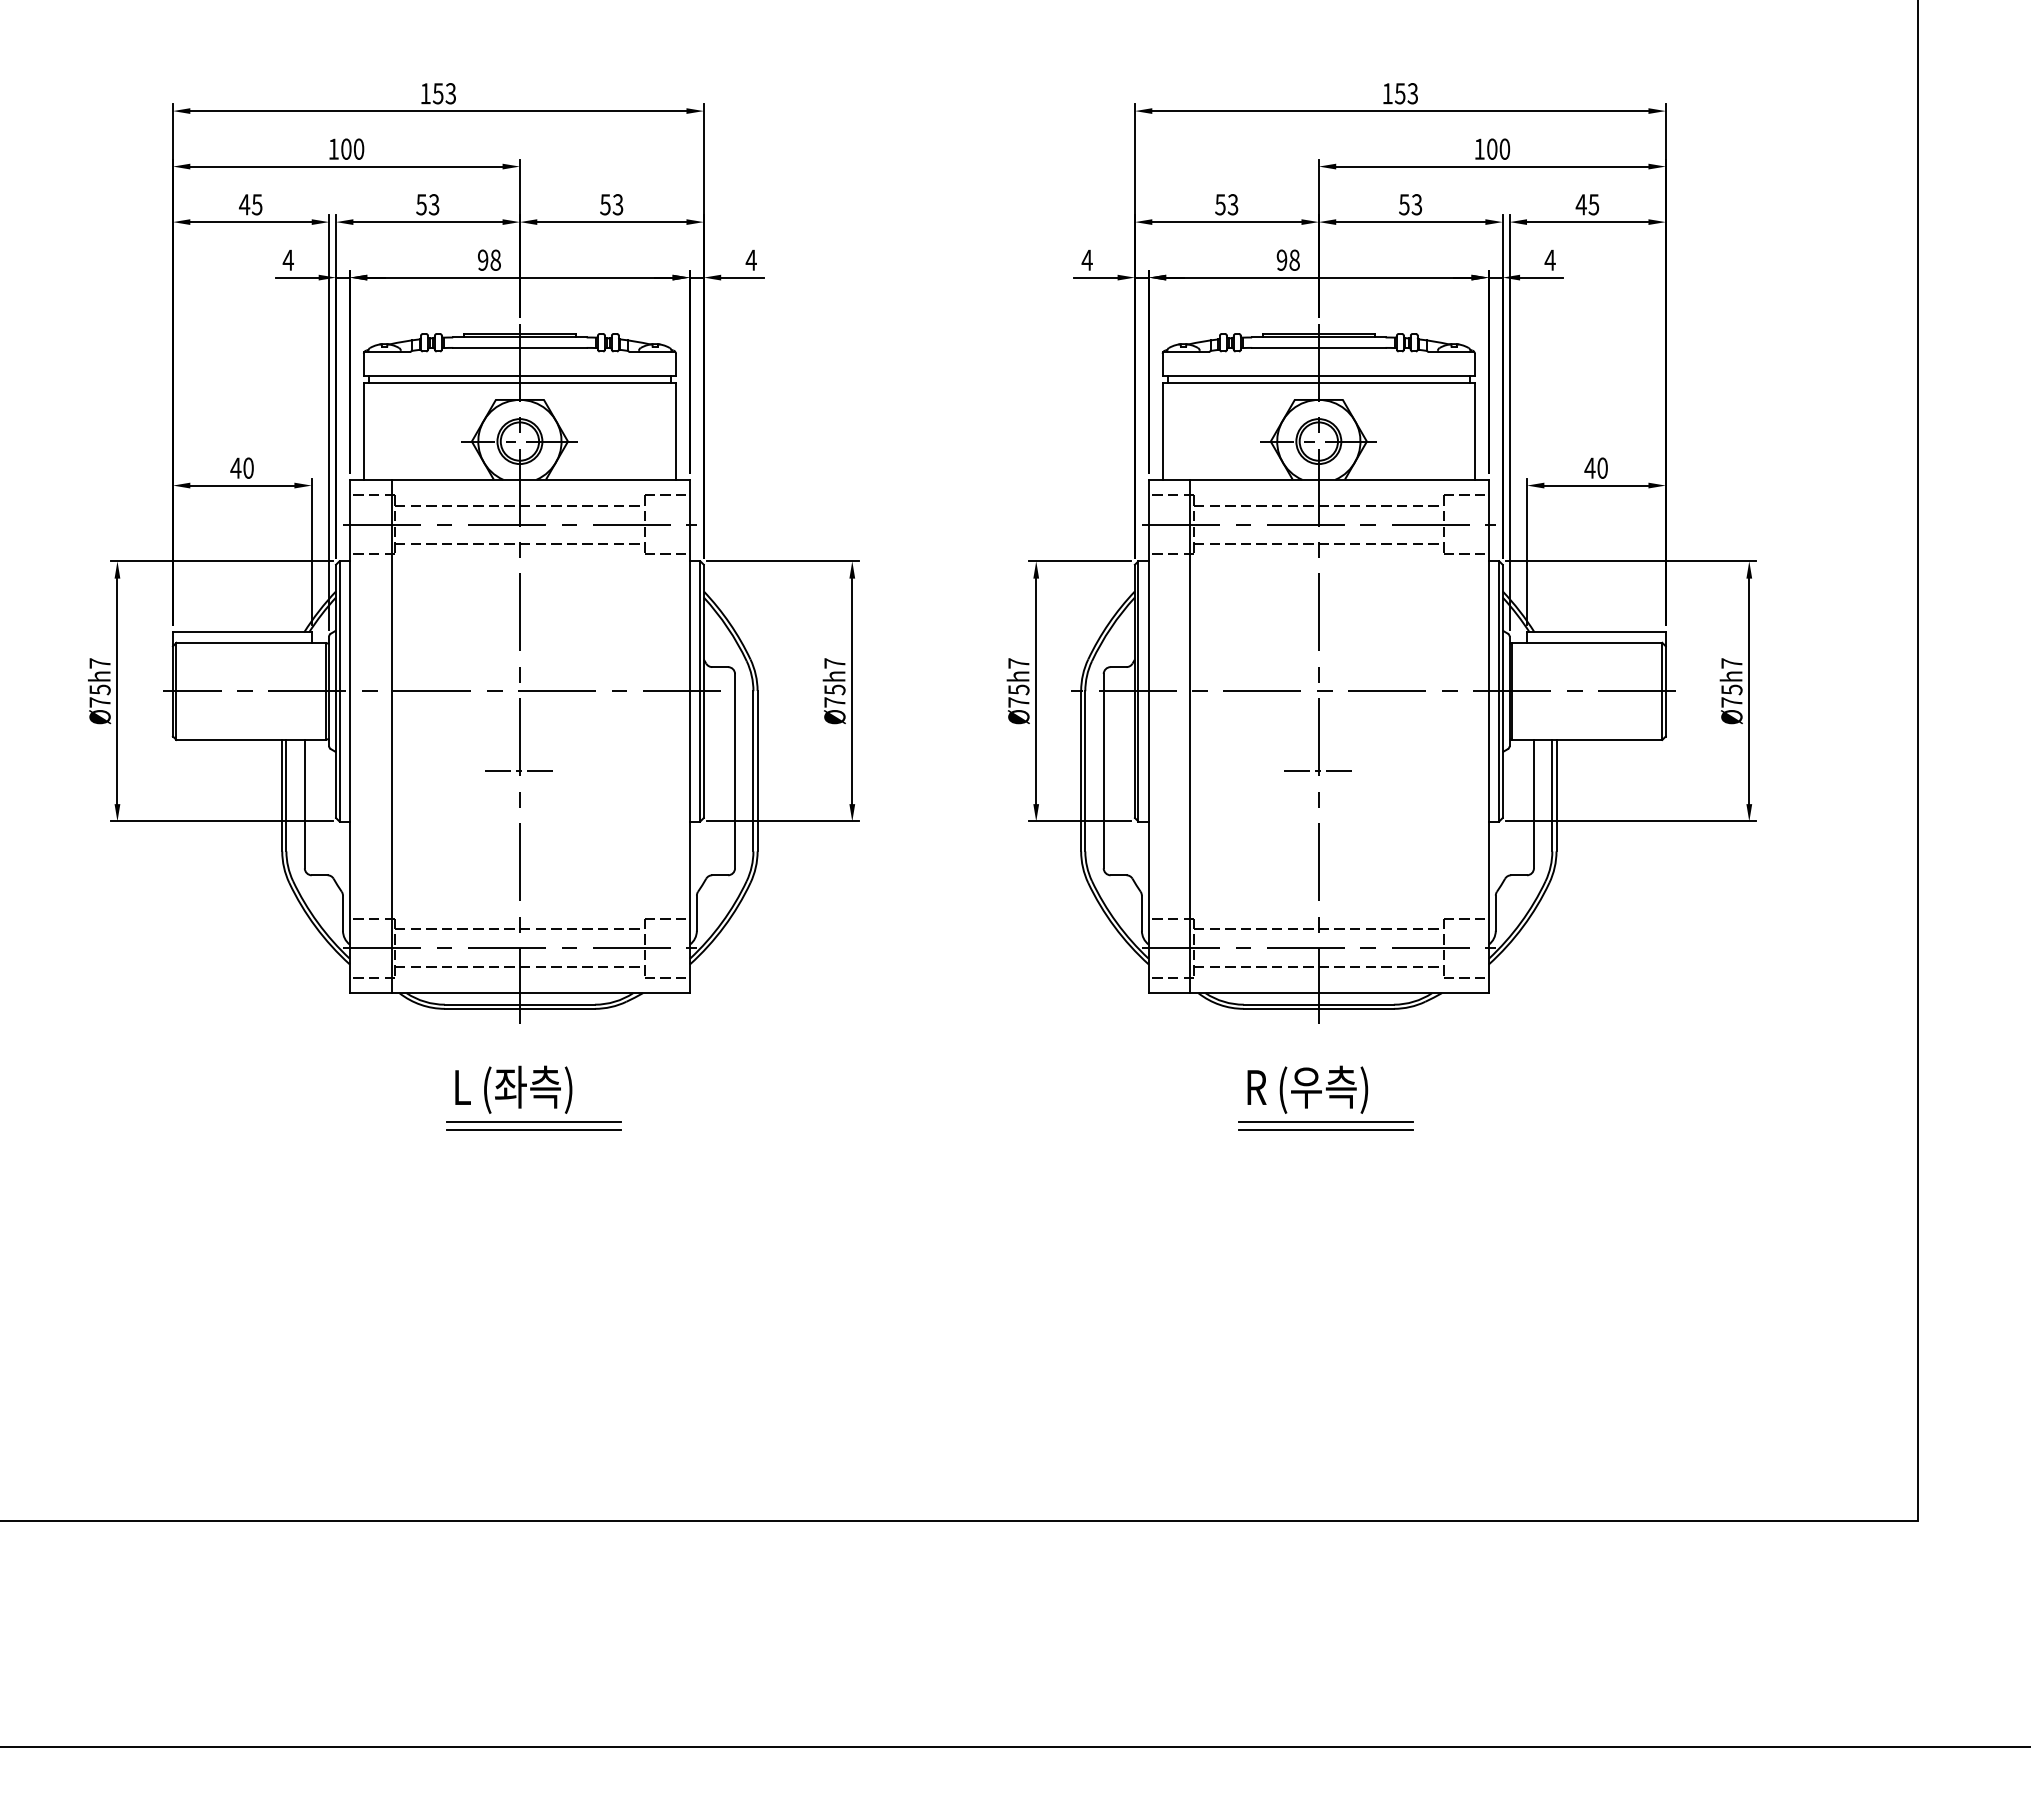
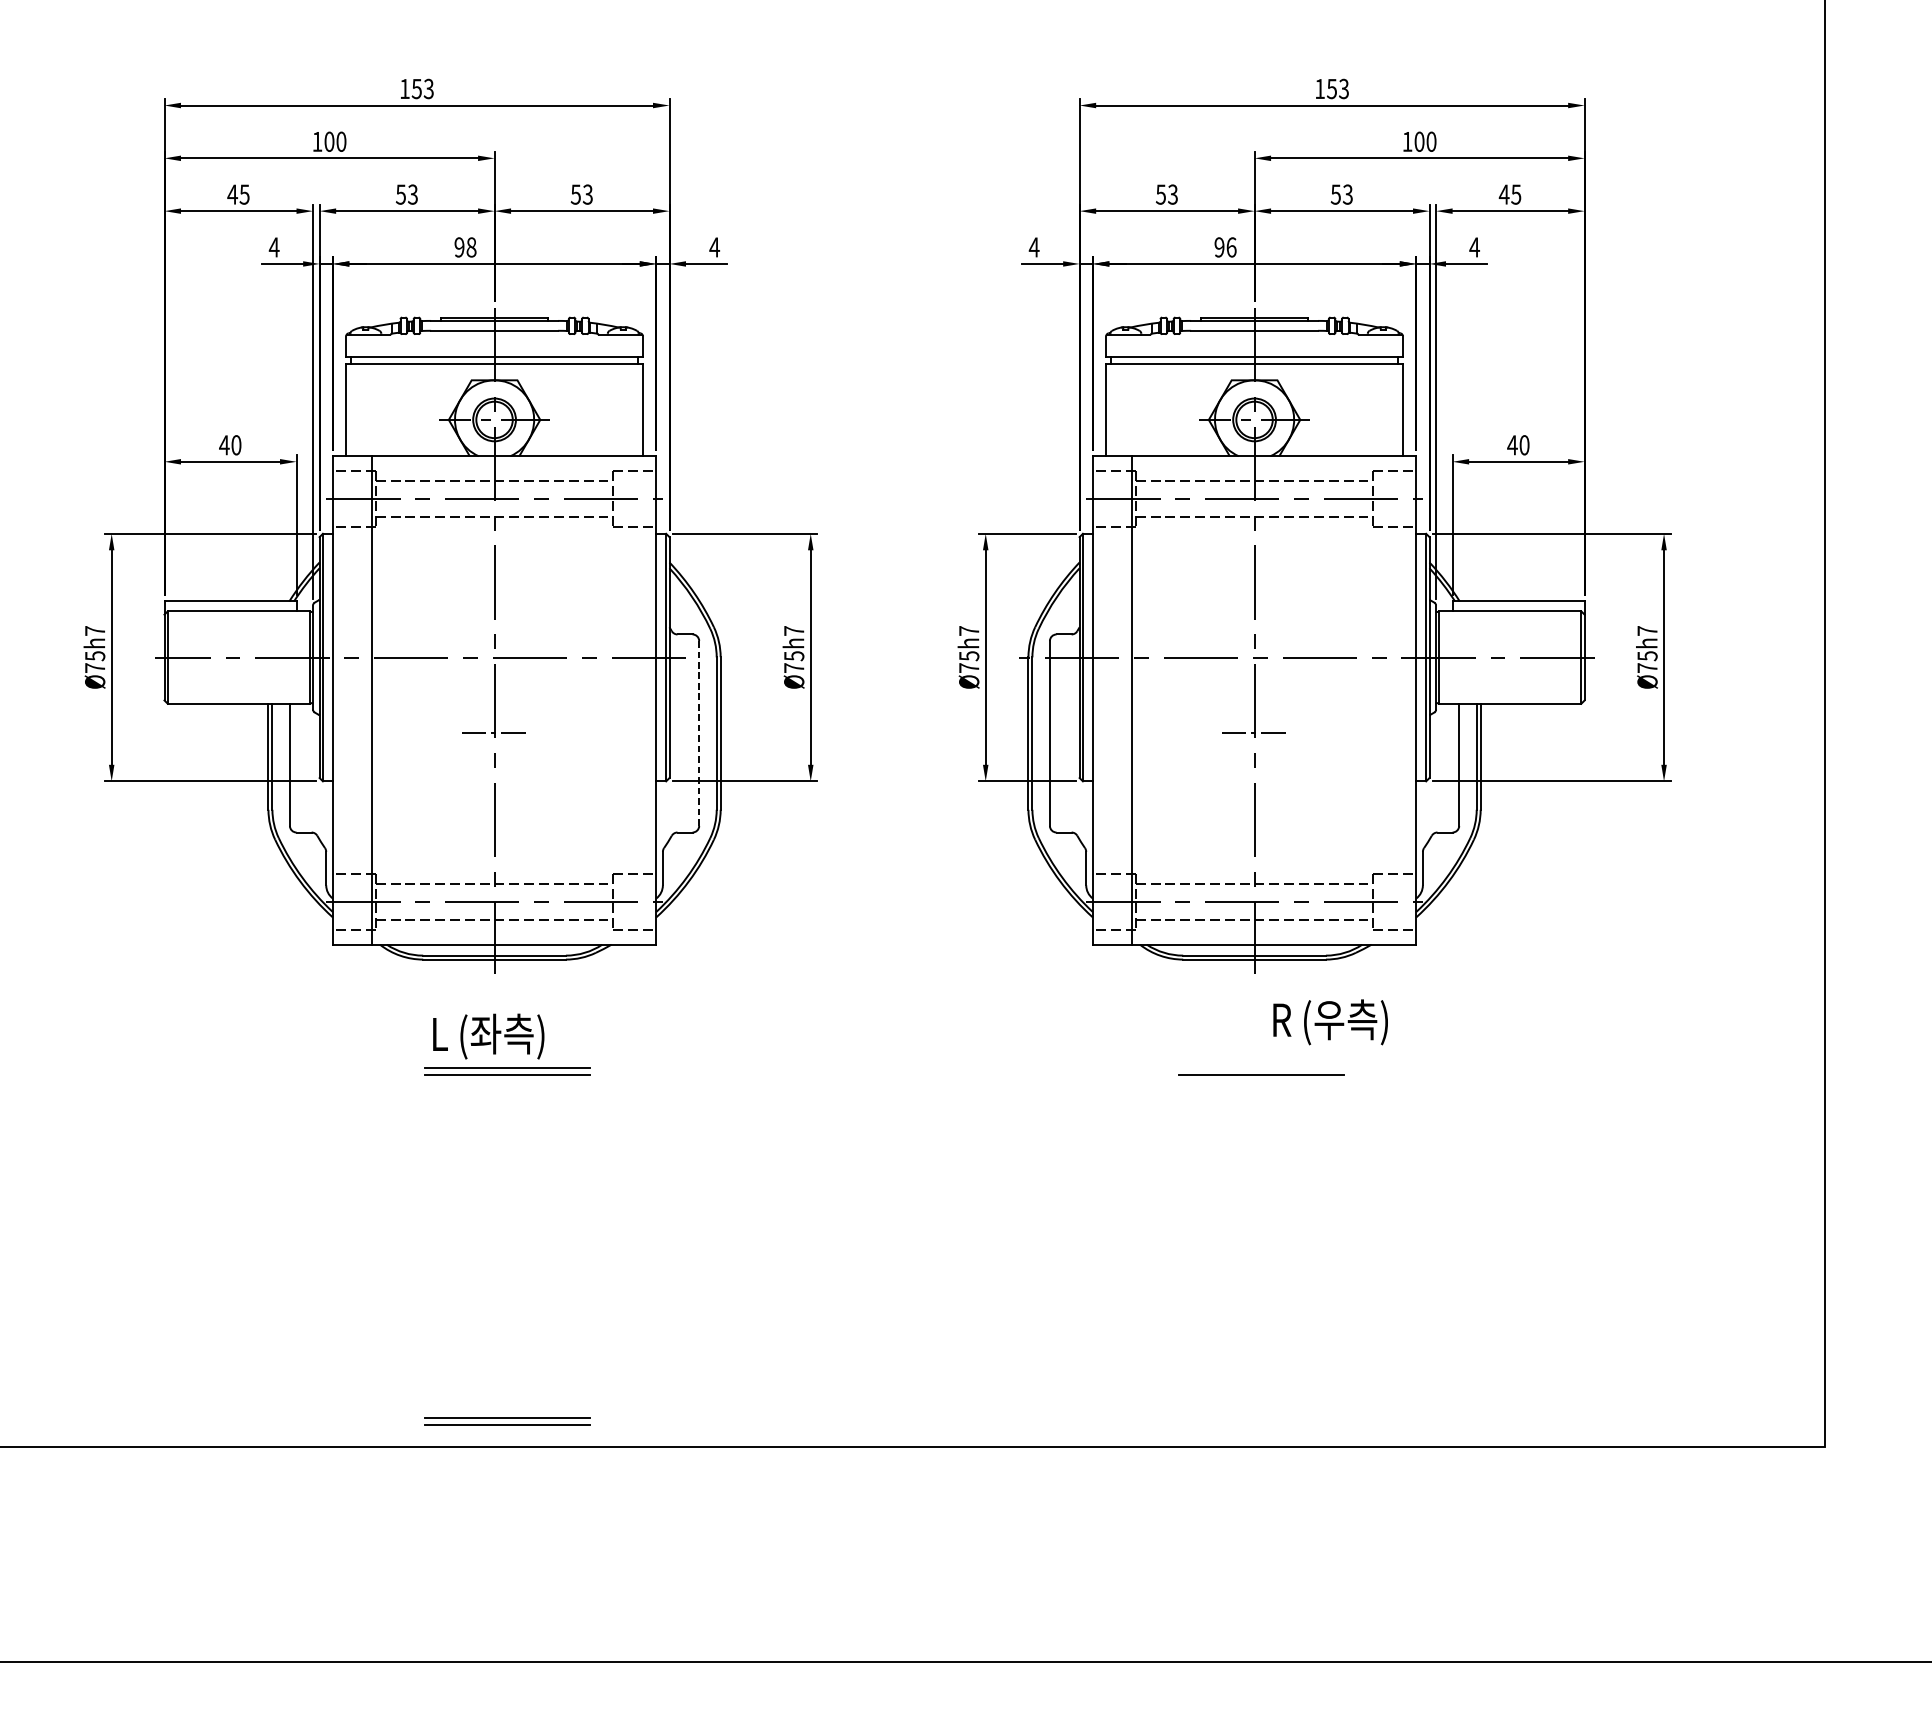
text: (1294, 259) -> (1231, 246), 98 -> 96
line: (735, 771) -> (699, 733), solid -> dashed
text: (1307, 1089) -> (1330, 1022), moved
line: (1325, 1122) -> (1260, 1067), removed
part: (533, 1493) -> (507, 1420), added

